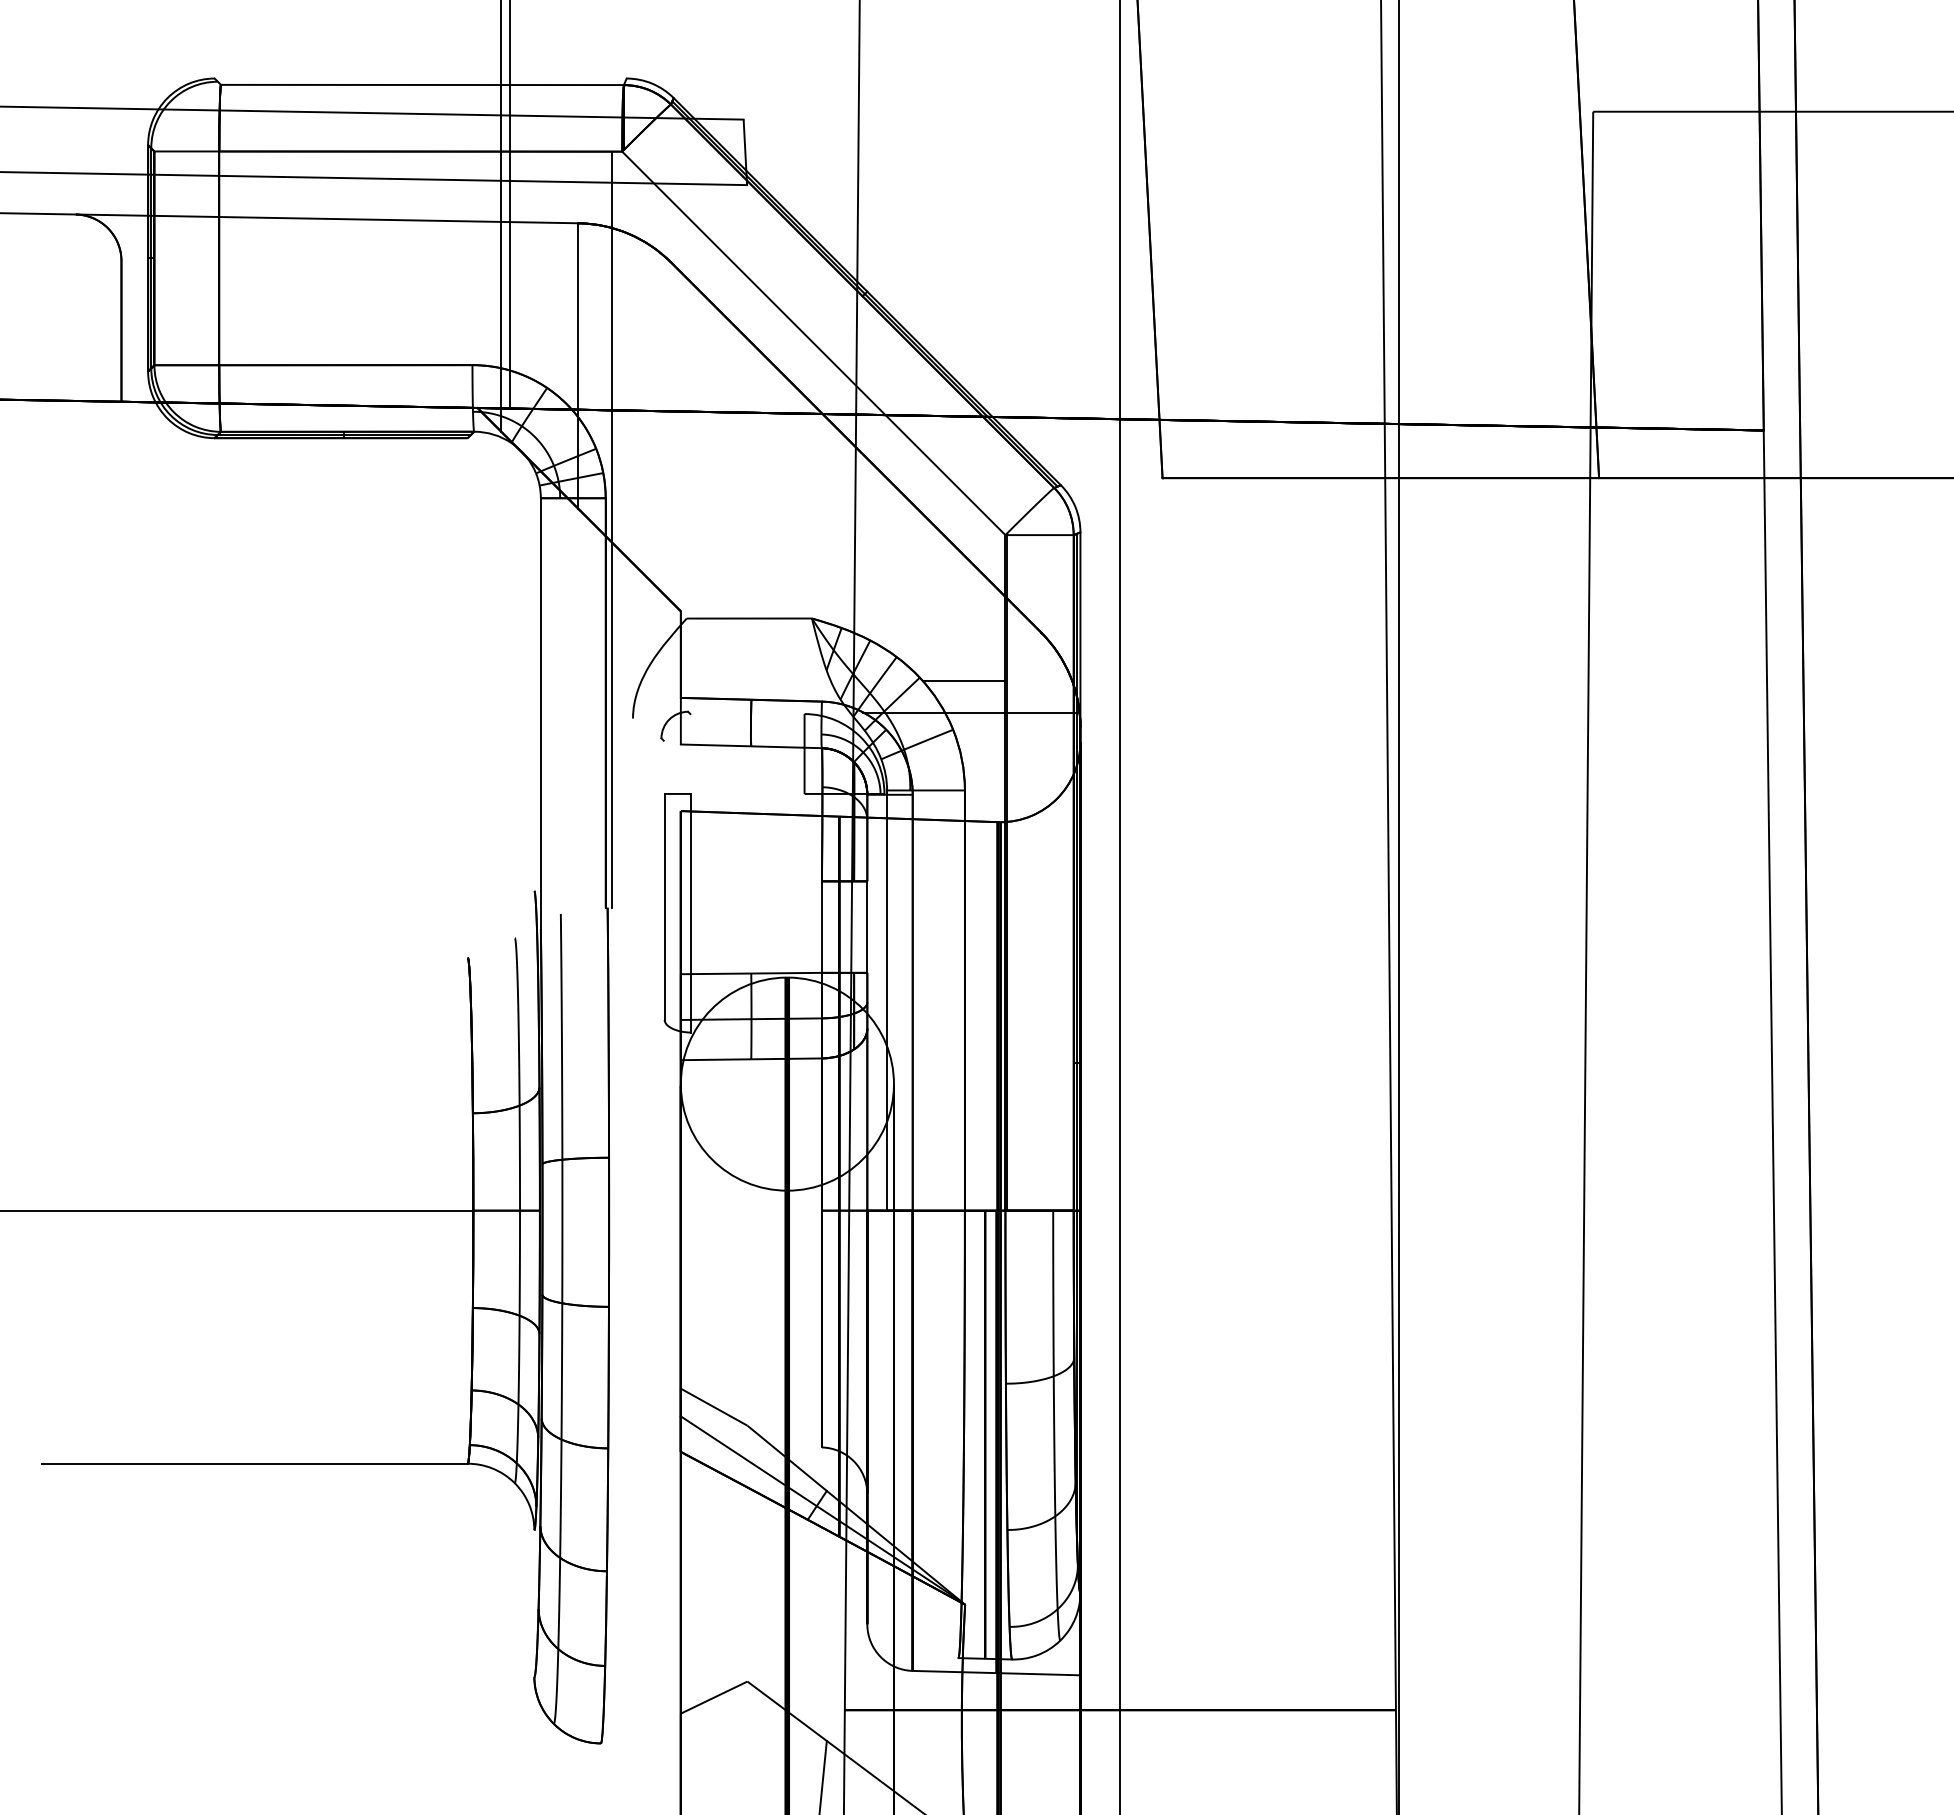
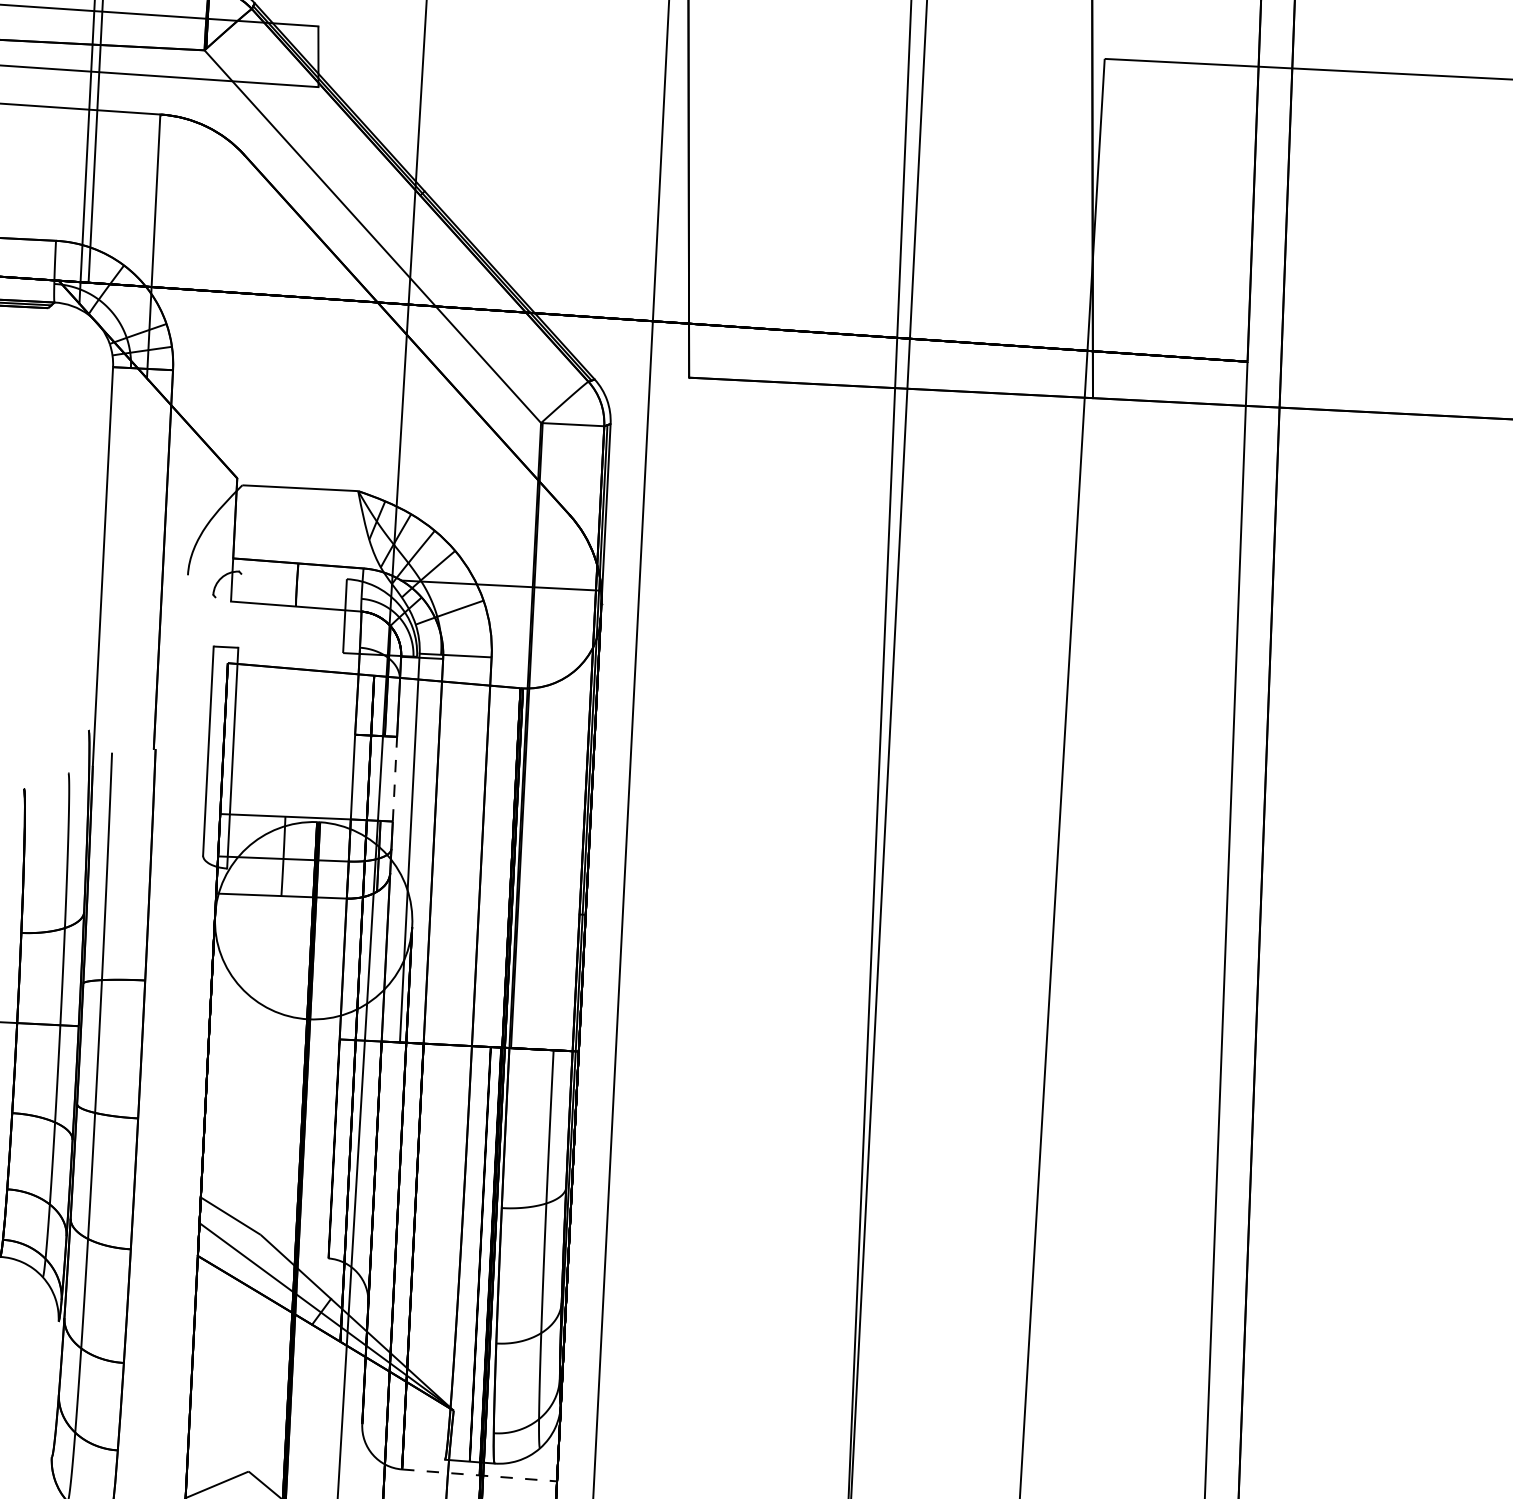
line: (612, 529) -> (177, 399), removed
line: (963, 681) -> (495, 556), removed
line: (867, 927) -> (395, 779), solid -> dashed
line: (996, 1673) -> (479, 1475), solid -> dashed

